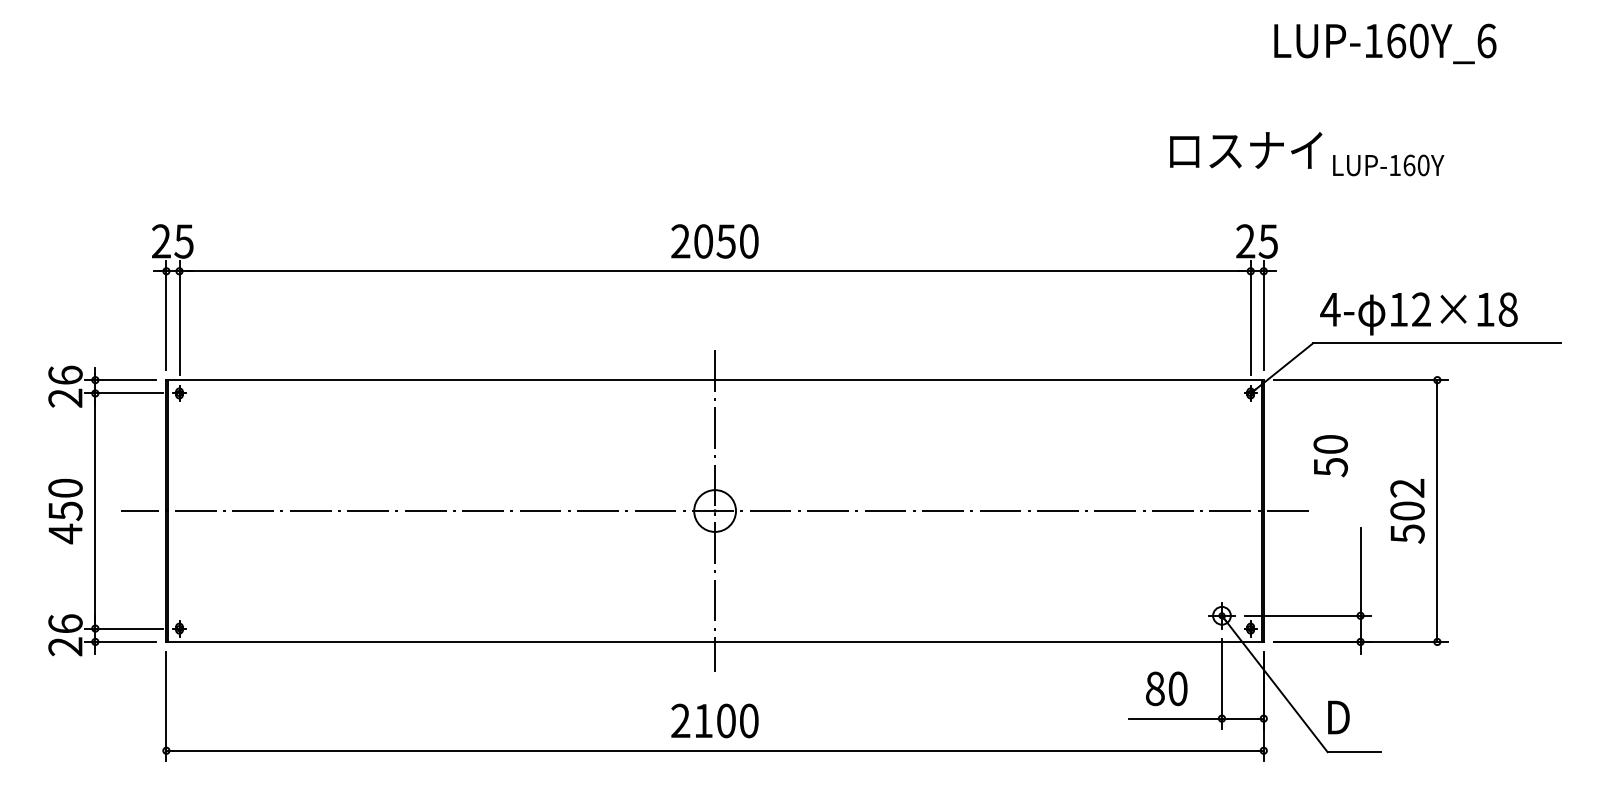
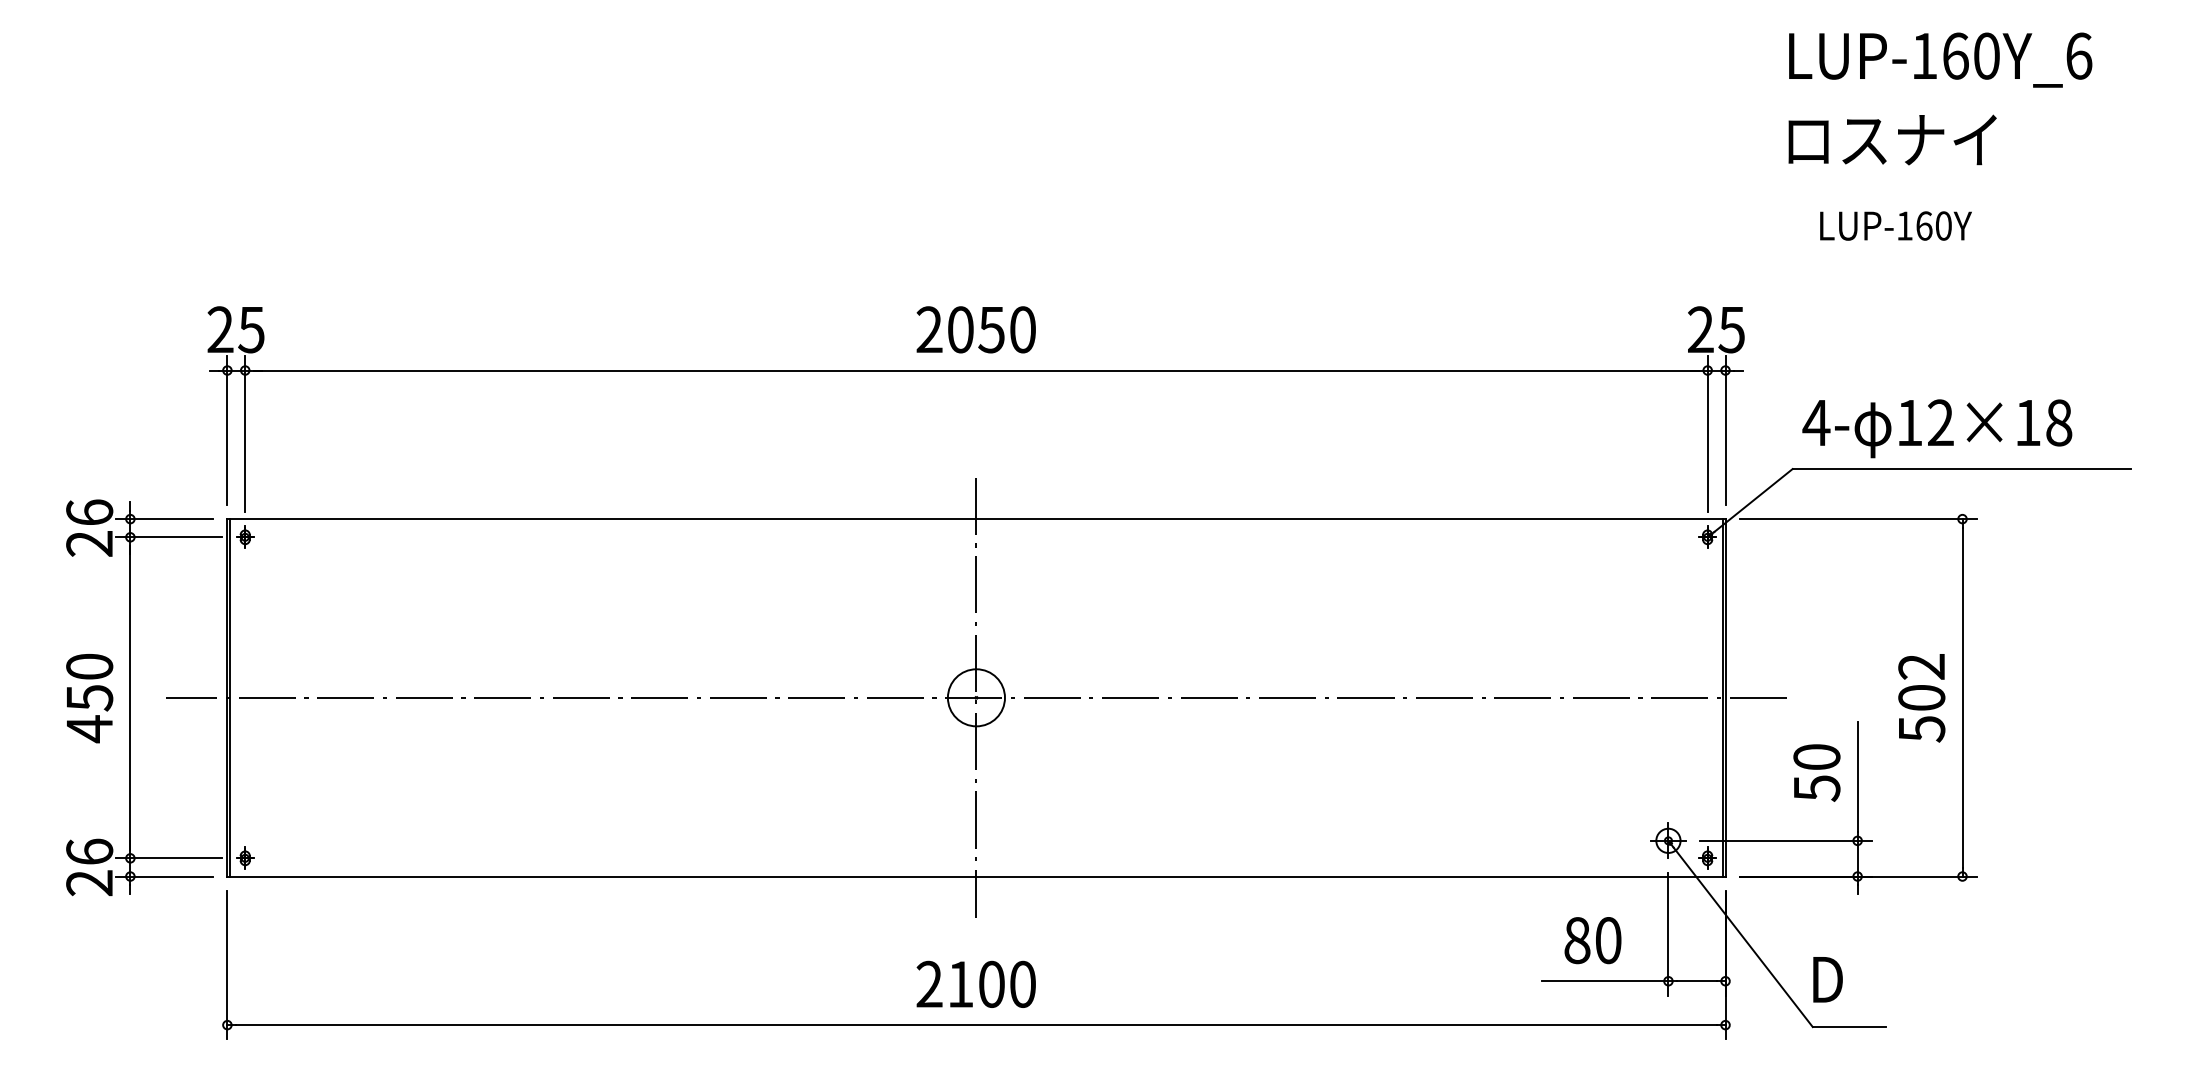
text: (1385, 43) -> (1940, 59), moved
text: (1246, 150) -> (1893, 140), moved
text: (1330, 456) -> (1816, 773), moved

